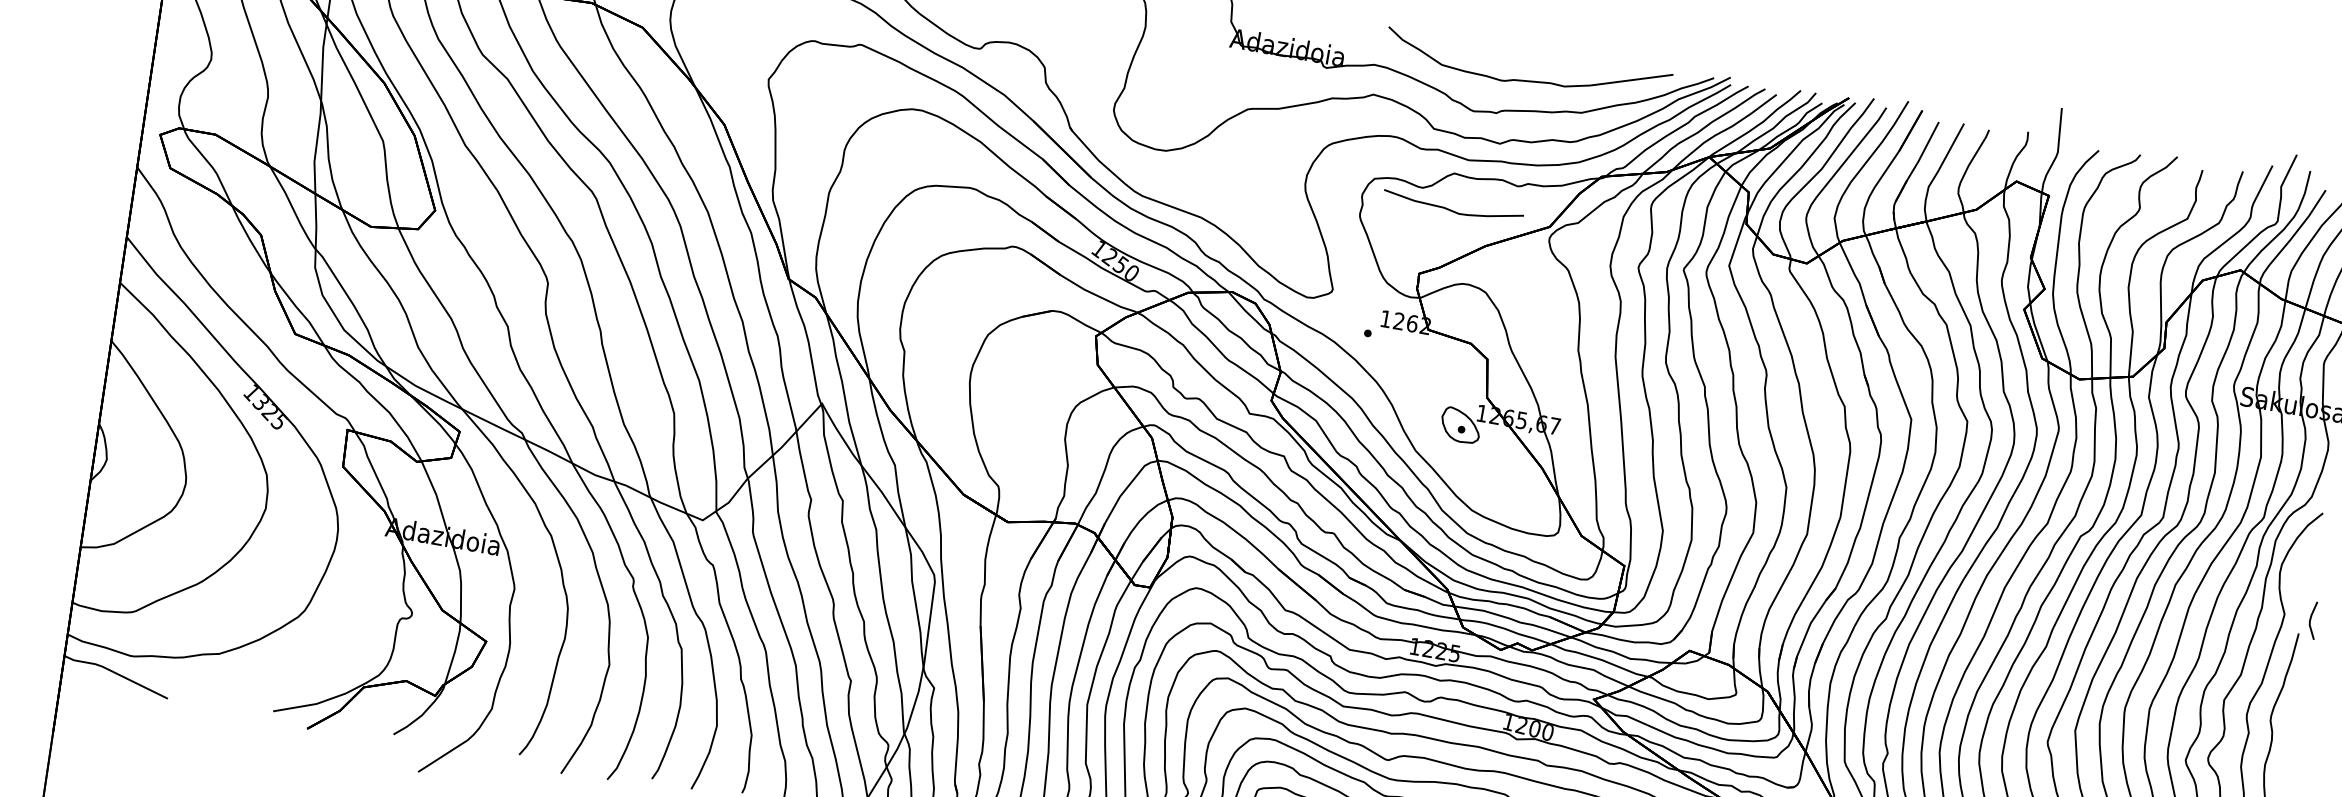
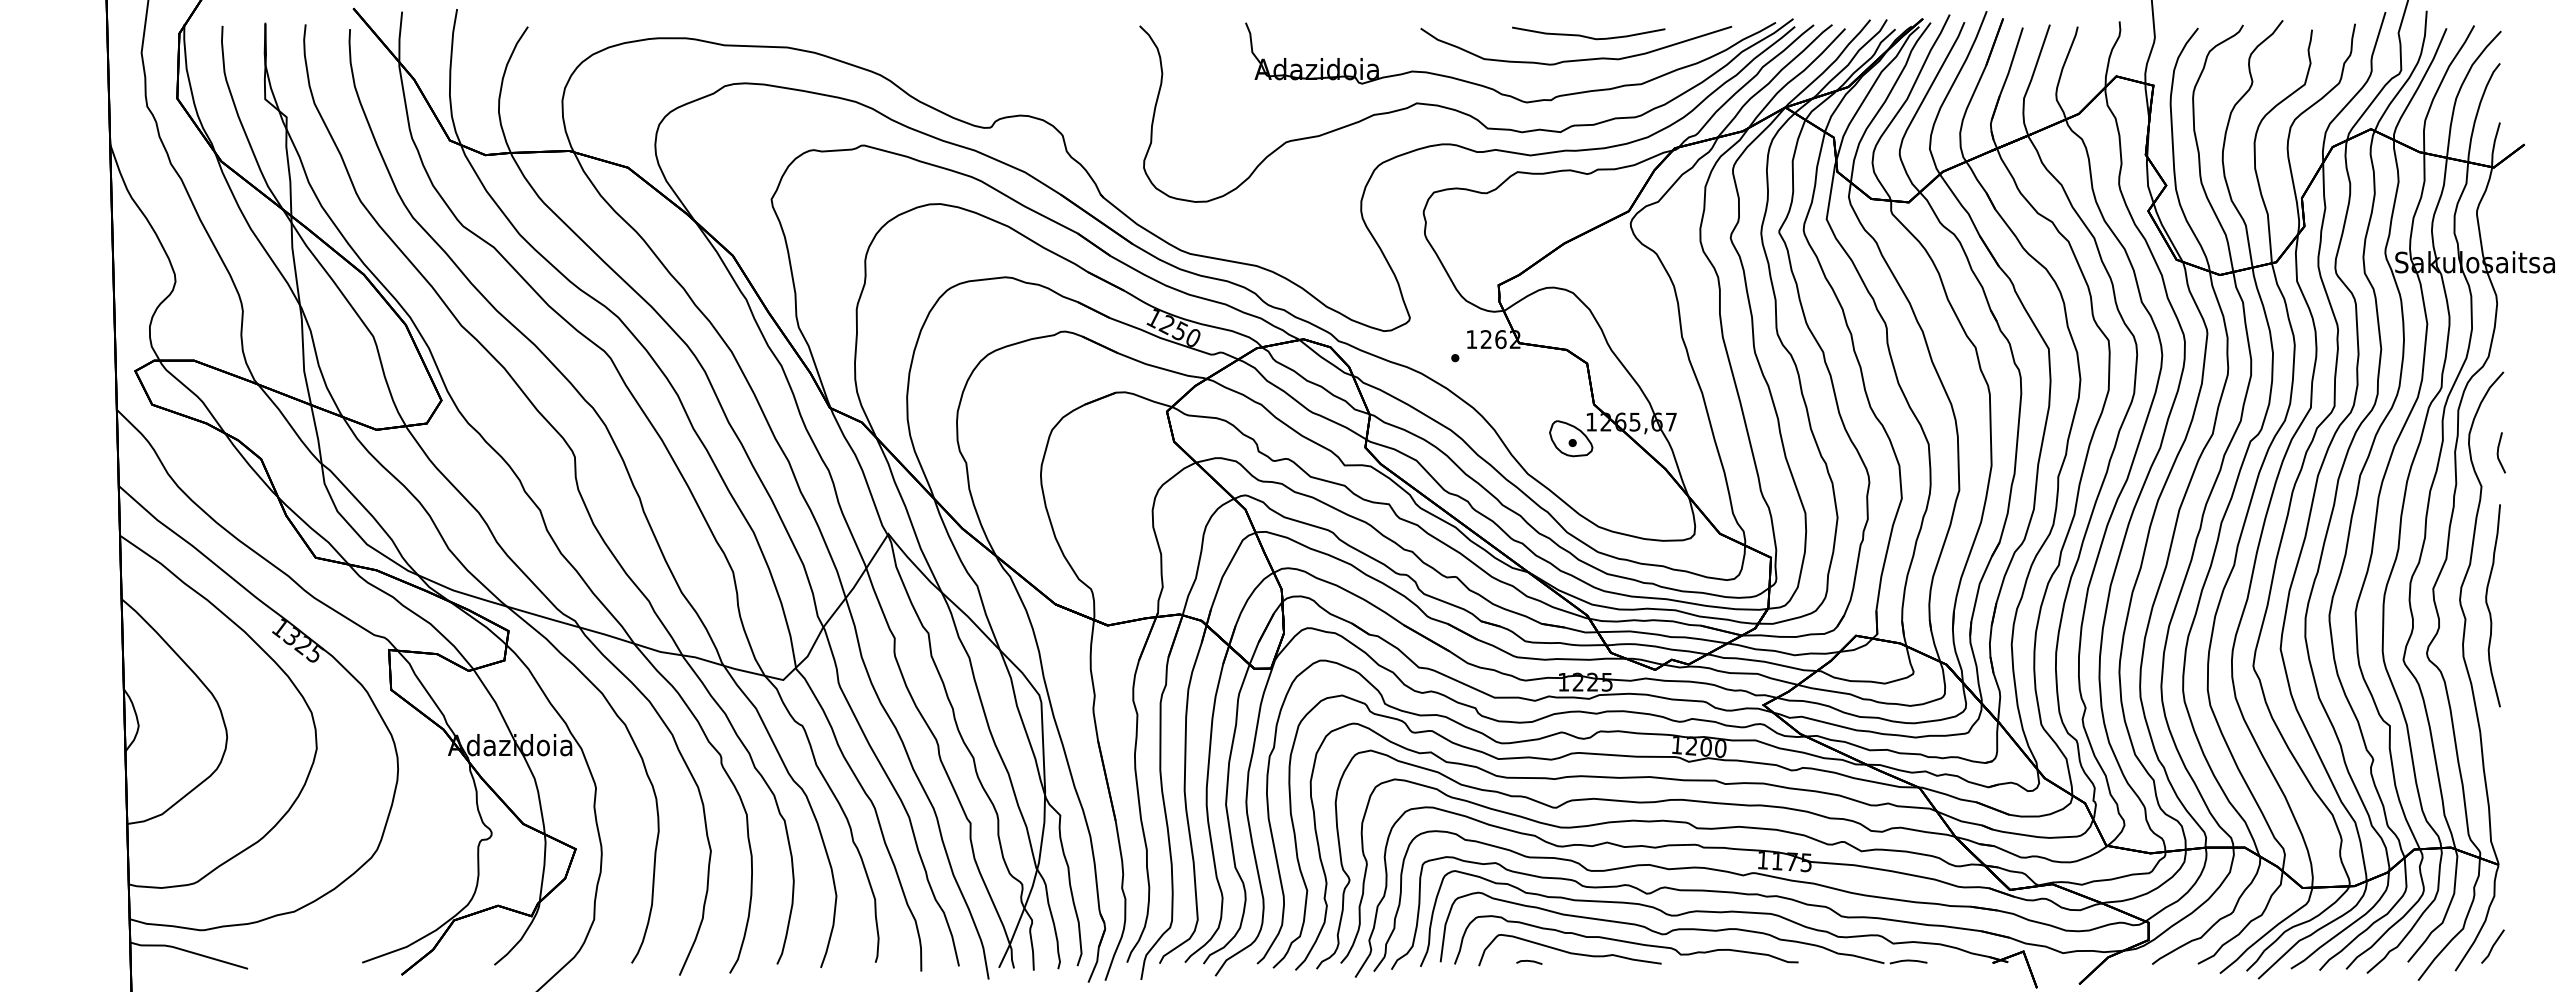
curve: (1452, 210) -> (1588, 36), moved
line: (2310, 619) -> (2498, 452), moved

